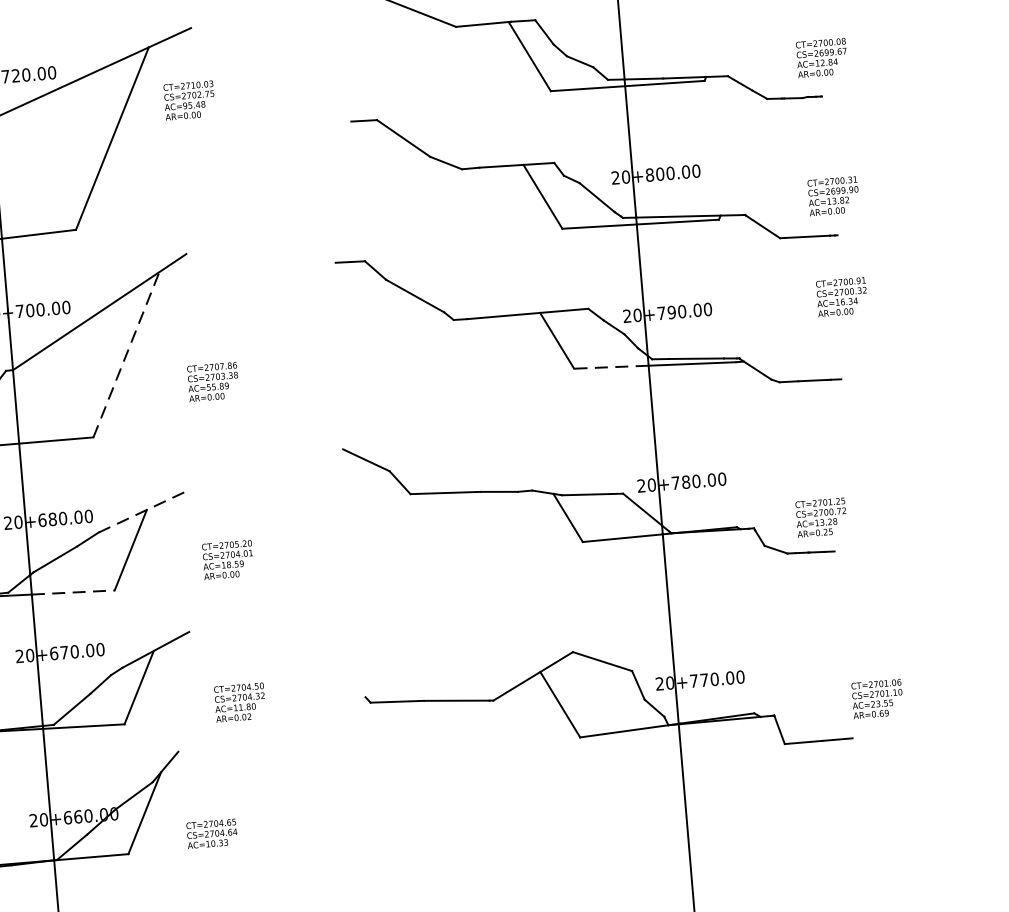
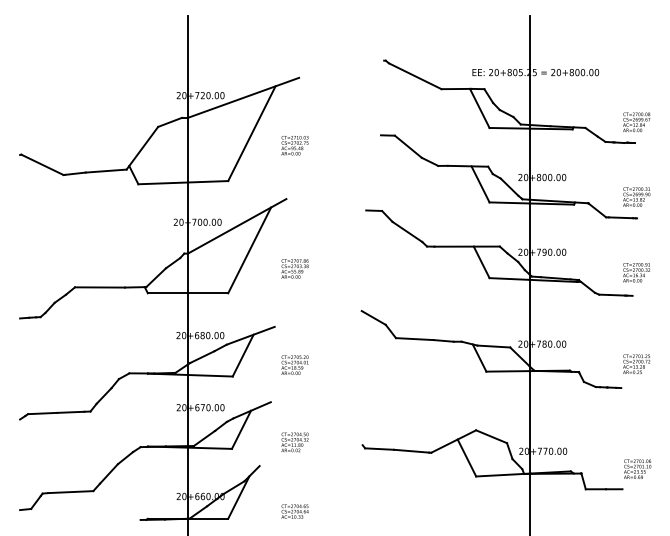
text: (188, 100) -> (294, 145), moved
text: (841, 296) -> (636, 272), moved
line: (126, 354) -> (249, 250), dashed -> solid
line: (611, 366) -> (509, 278), dashed -> solid
line: (141, 511) -> (250, 335), dashed -> solid
text: (820, 516) -> (636, 363), moved
line: (73, 592) -> (210, 375), dashed -> solid
text: (211, 833) -> (294, 511), moved

